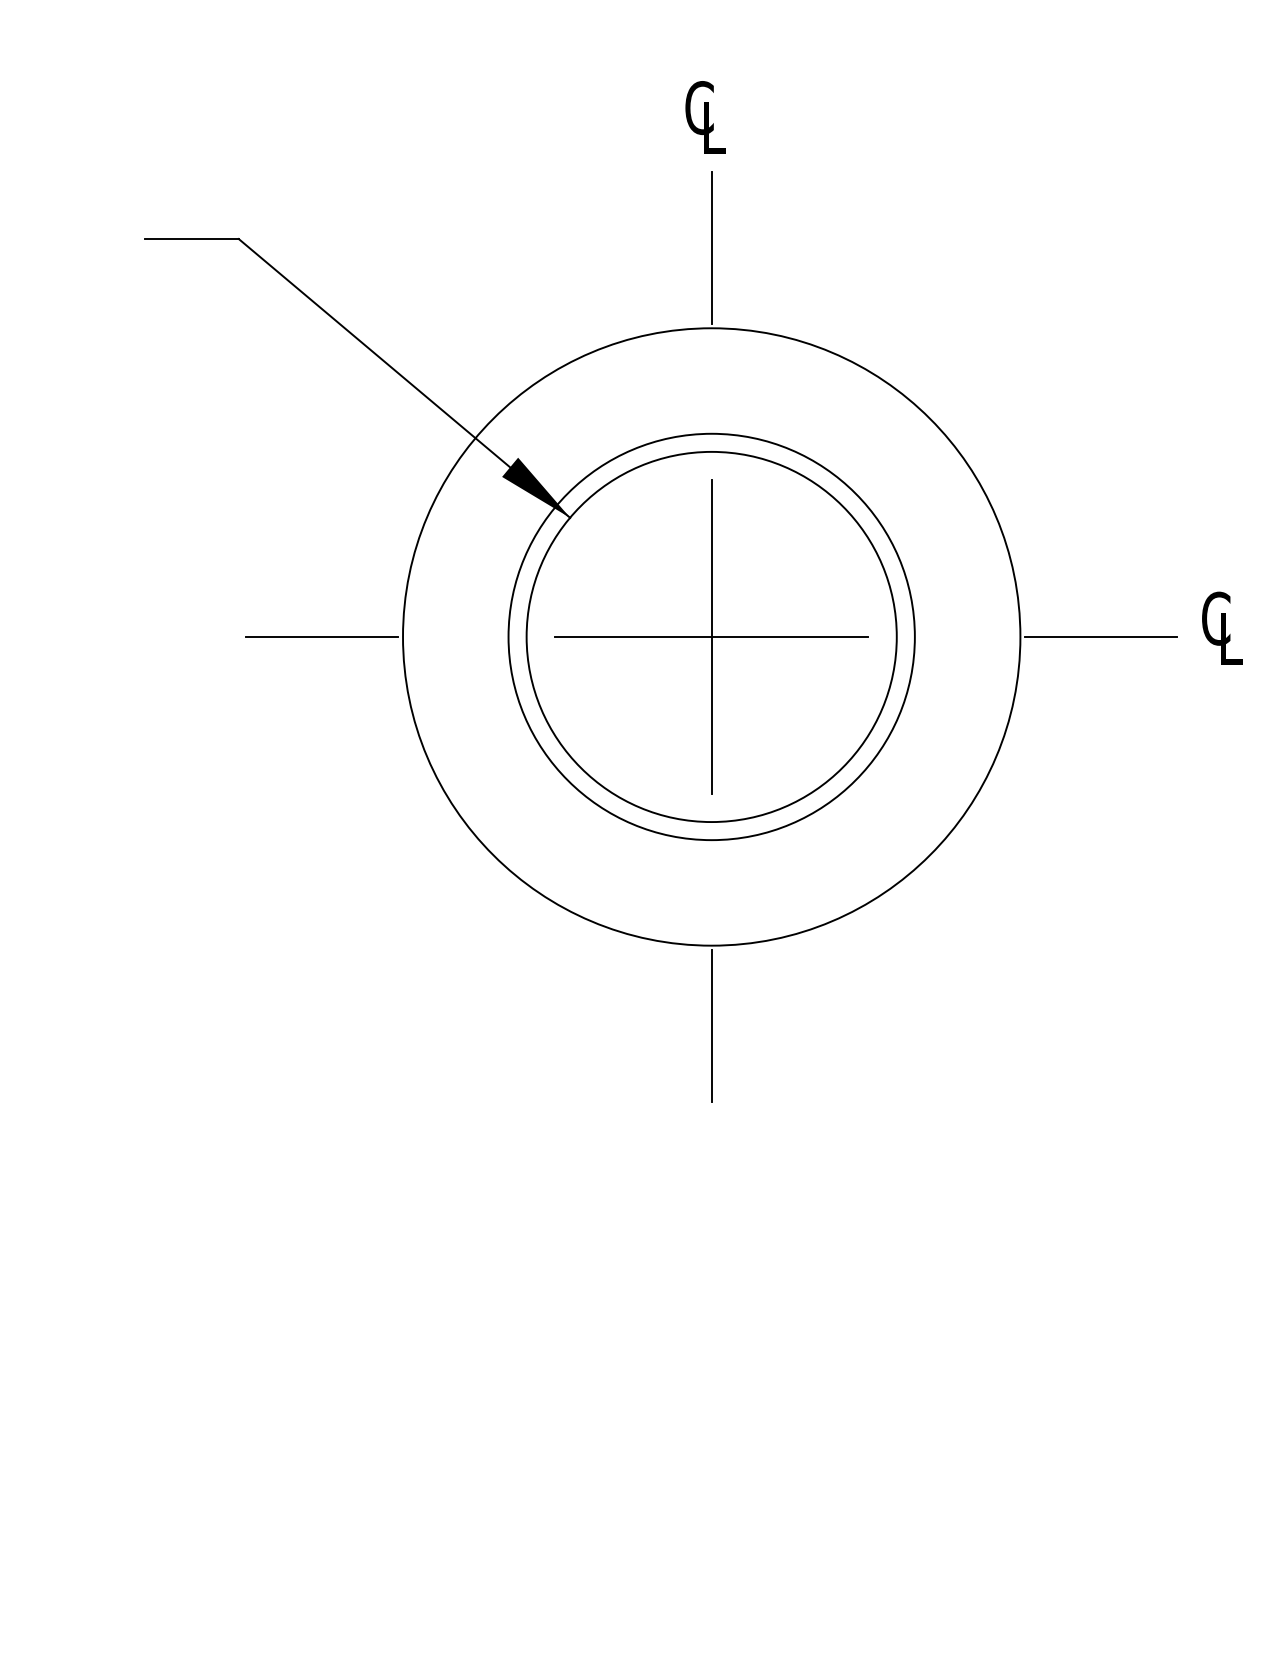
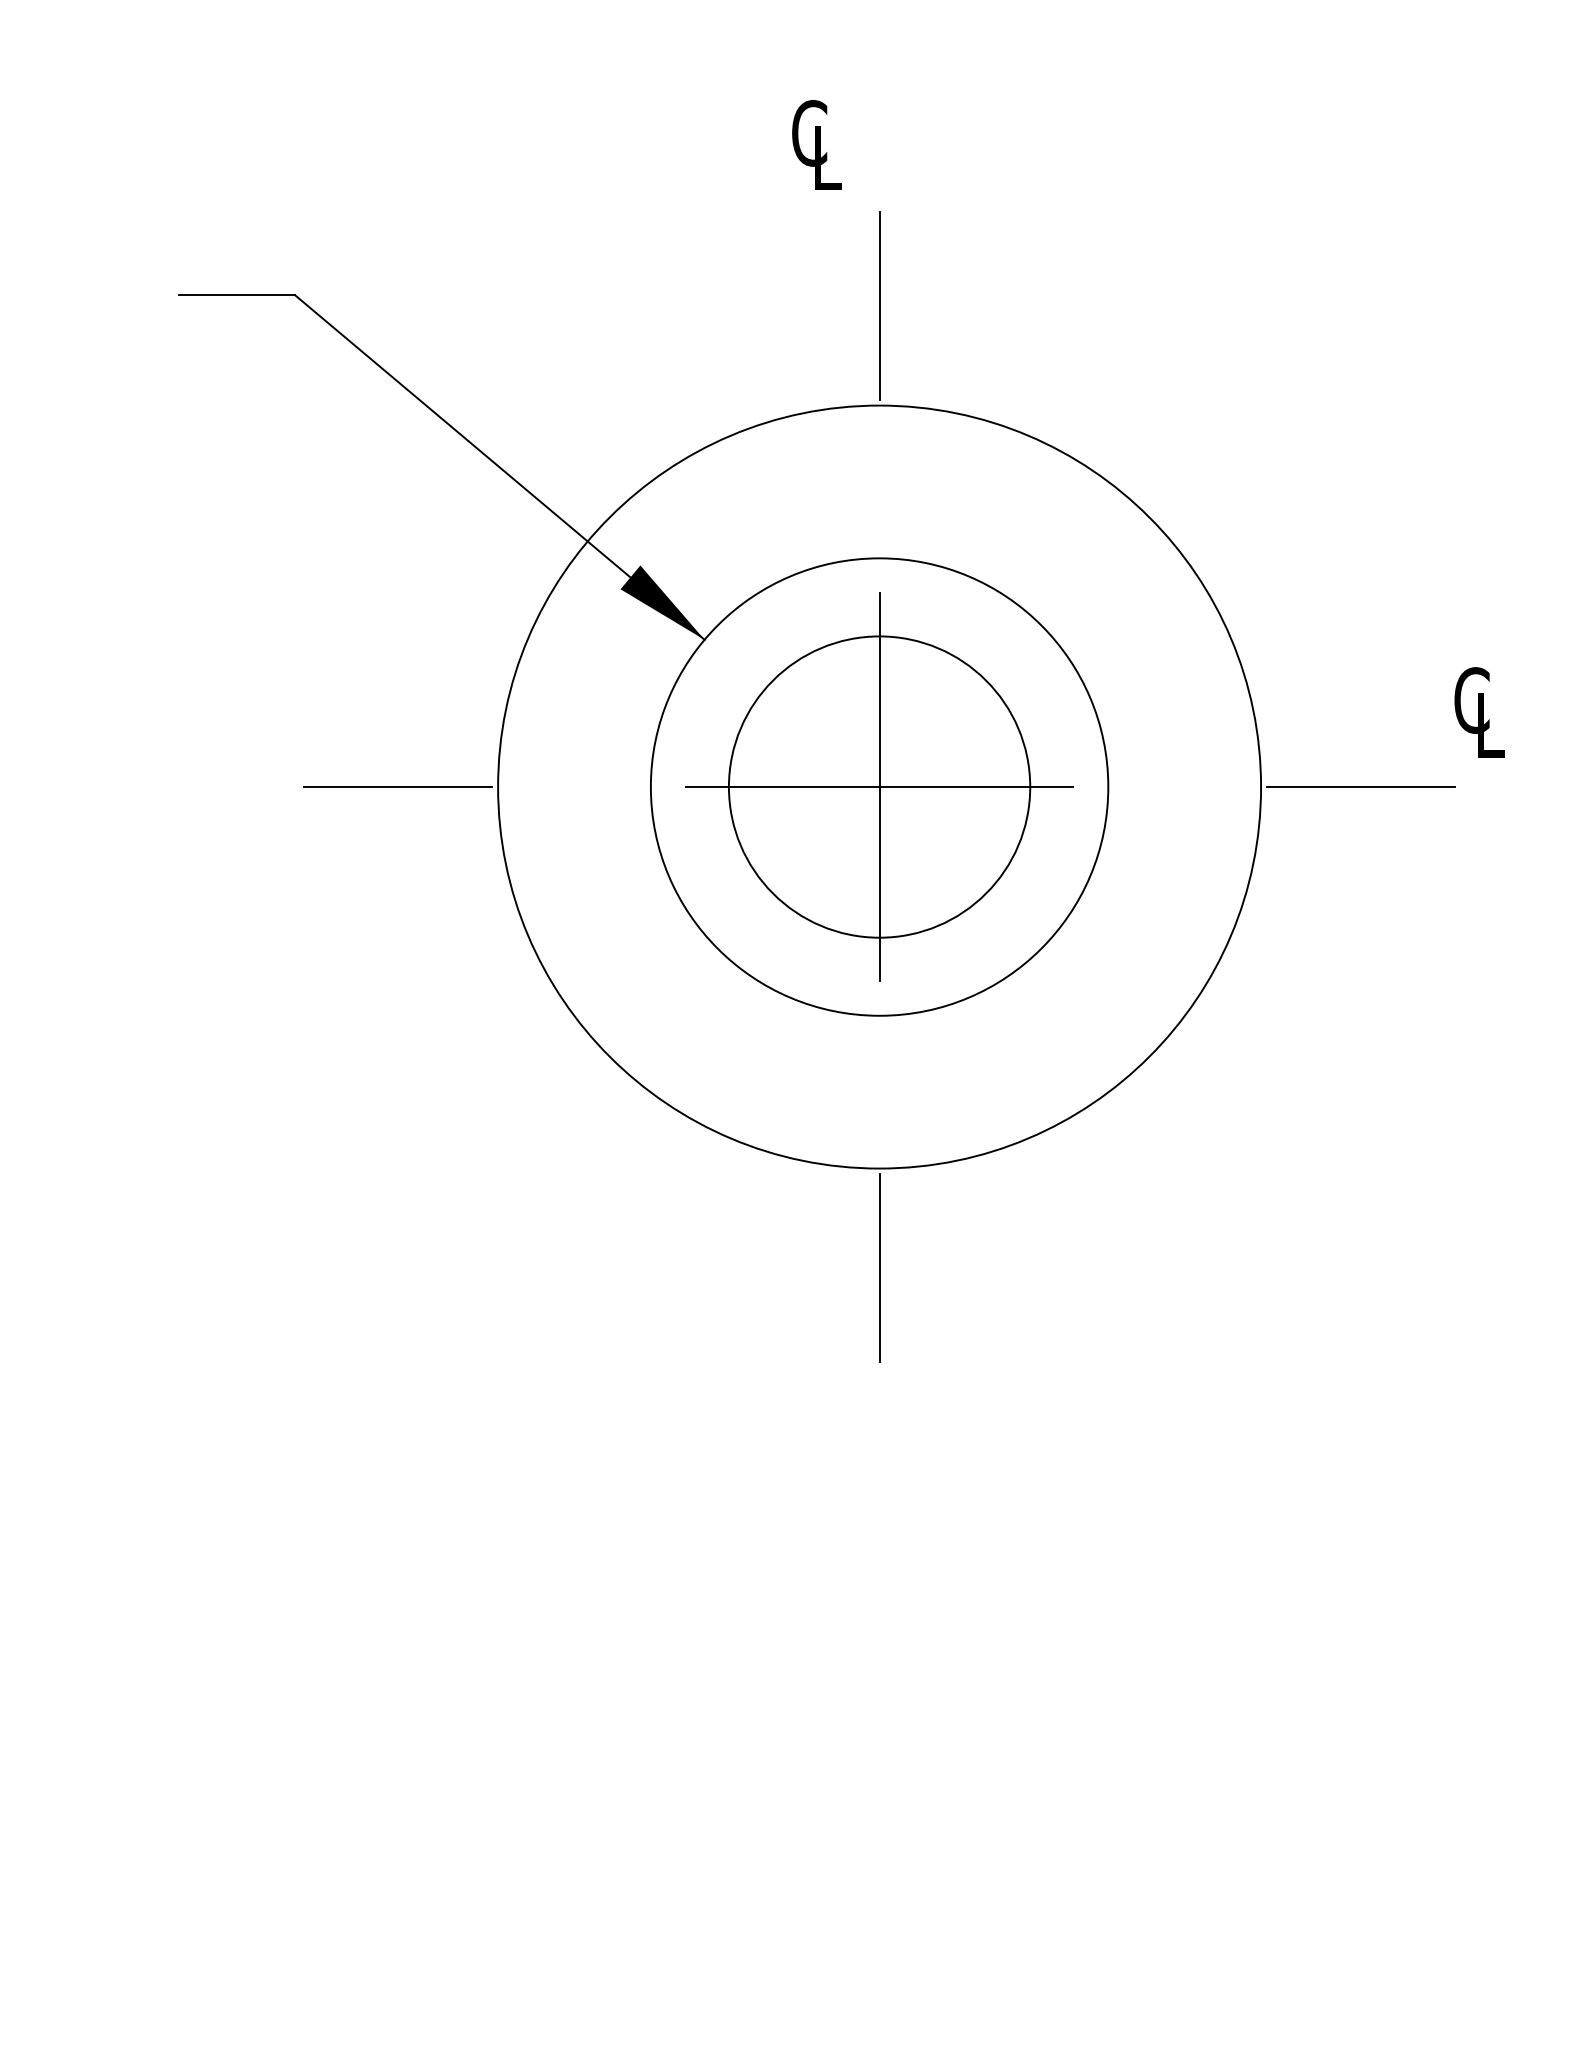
text: (705, 117) -> (816, 144), moved
text: (1222, 628) -> (1479, 712), moved
circle: (711, 637) -> (879, 787), size x0.6

